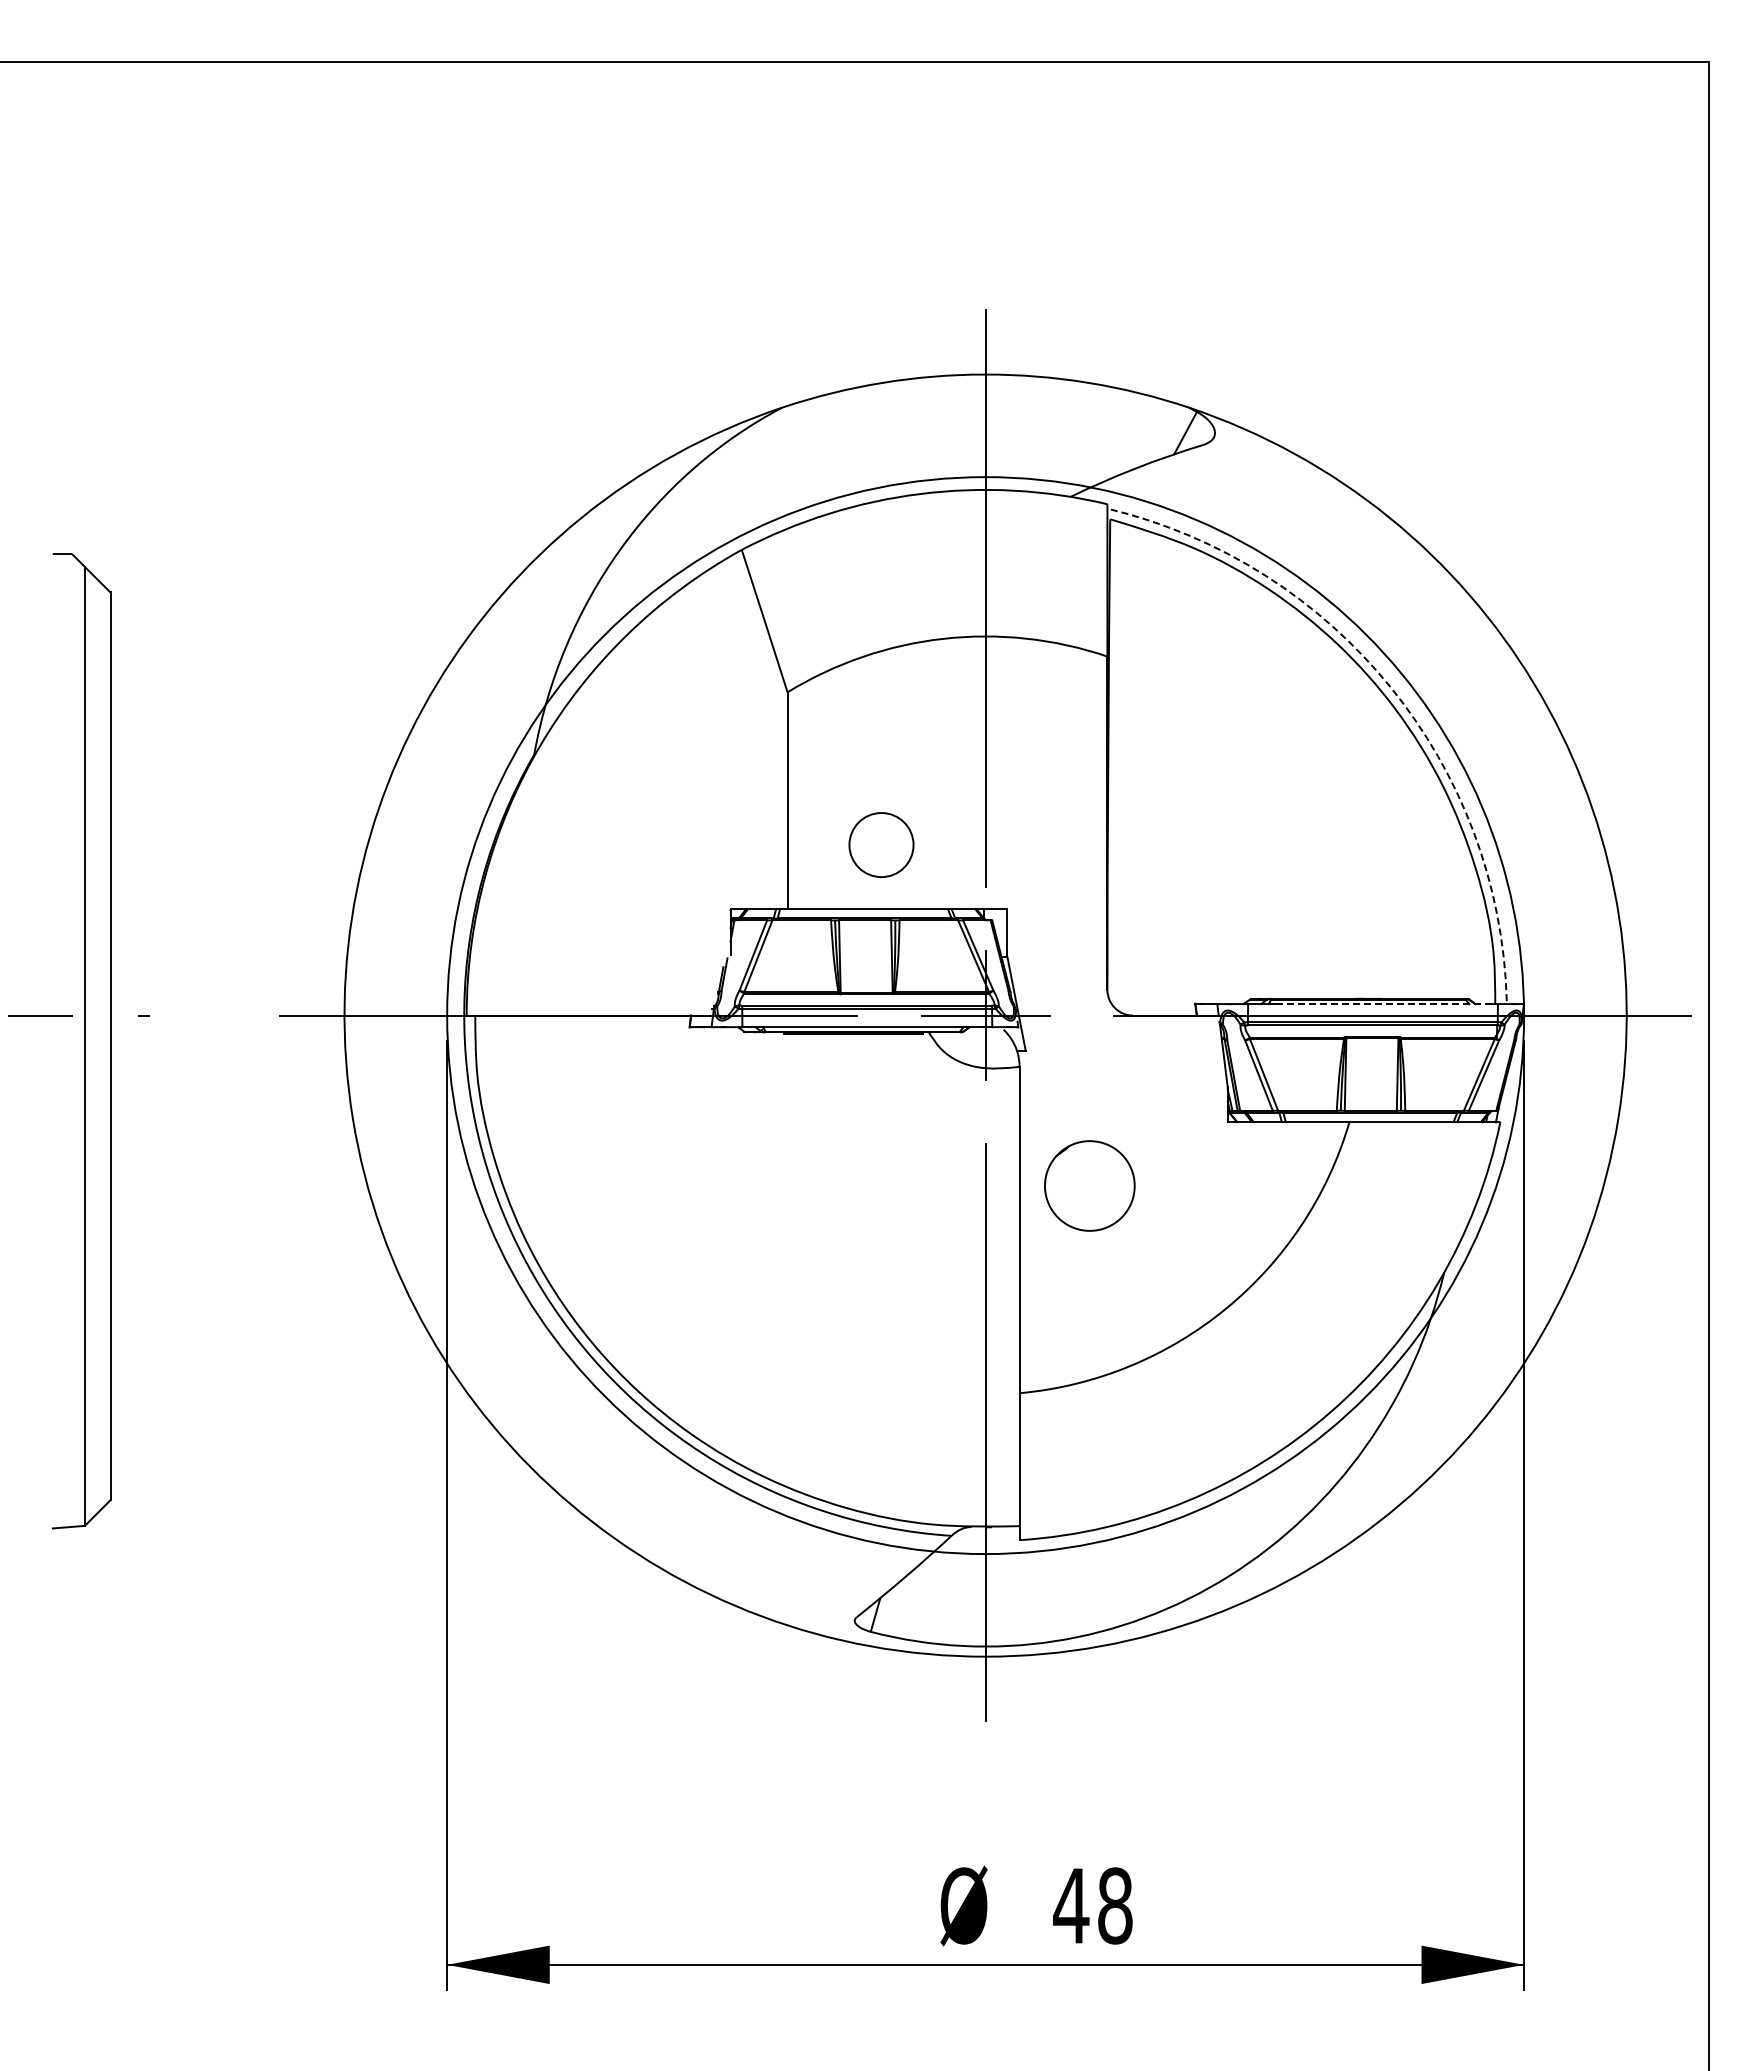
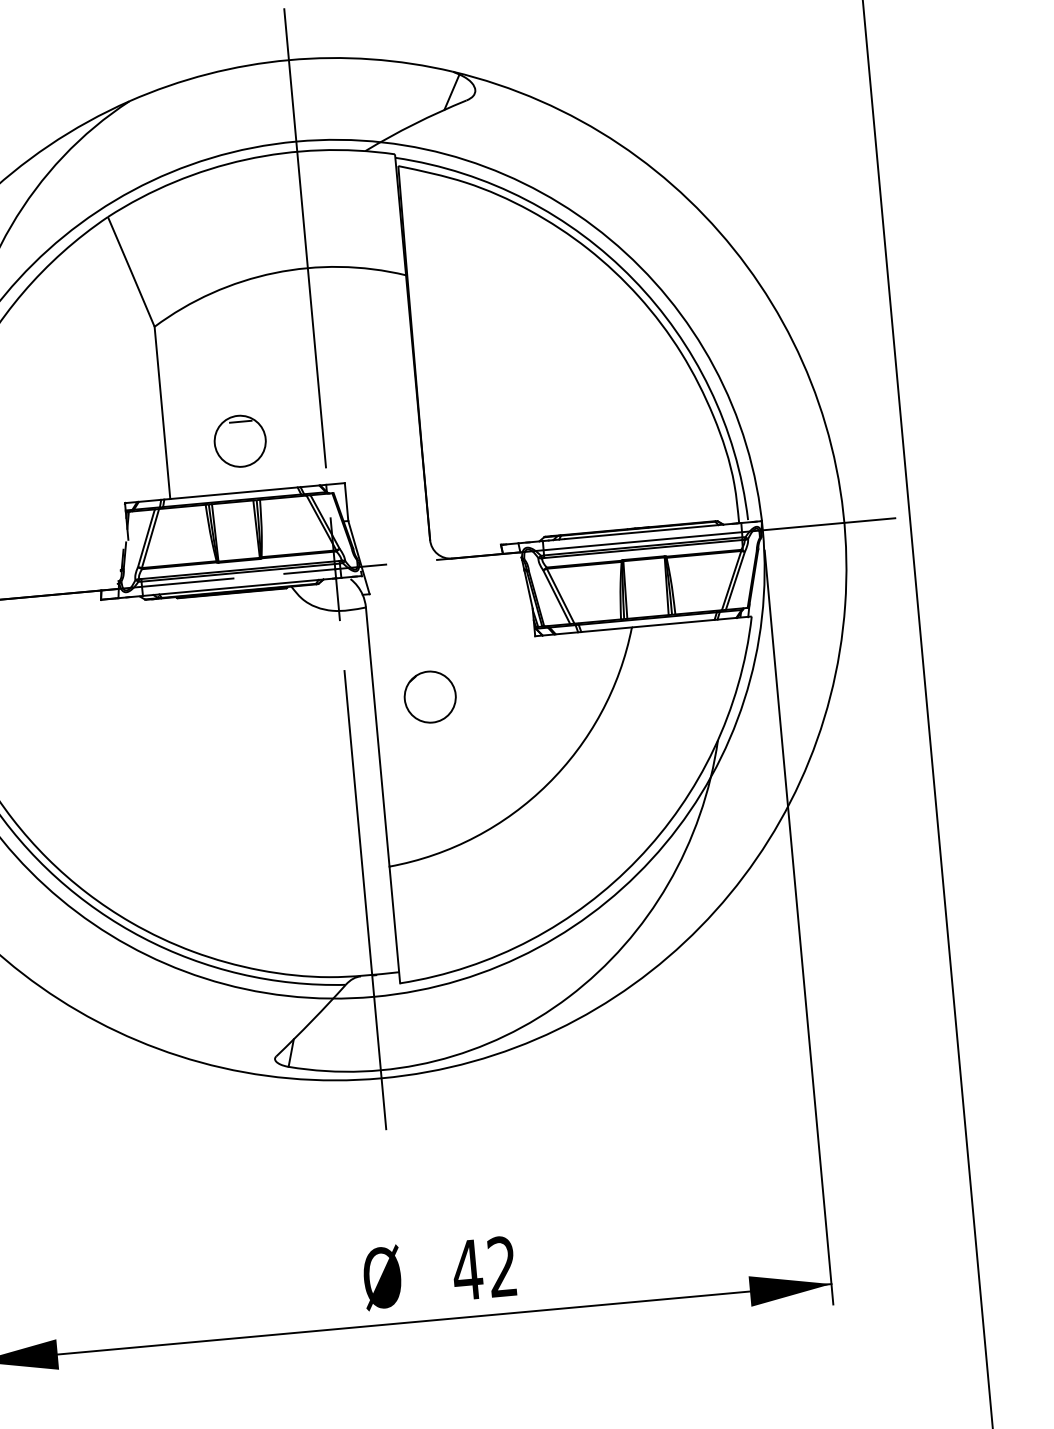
arc: (1390, 687) -> (633, 279), dashed -> solid
line: (883, 820) -> (240, 421), added
line: (1386, 1004) -> (652, 531), dashed -> solid
circle: (1089, 1186) -> (430, 697), size x0.71
text: (1115, 1905) -> (502, 1266), 48 -> 42

